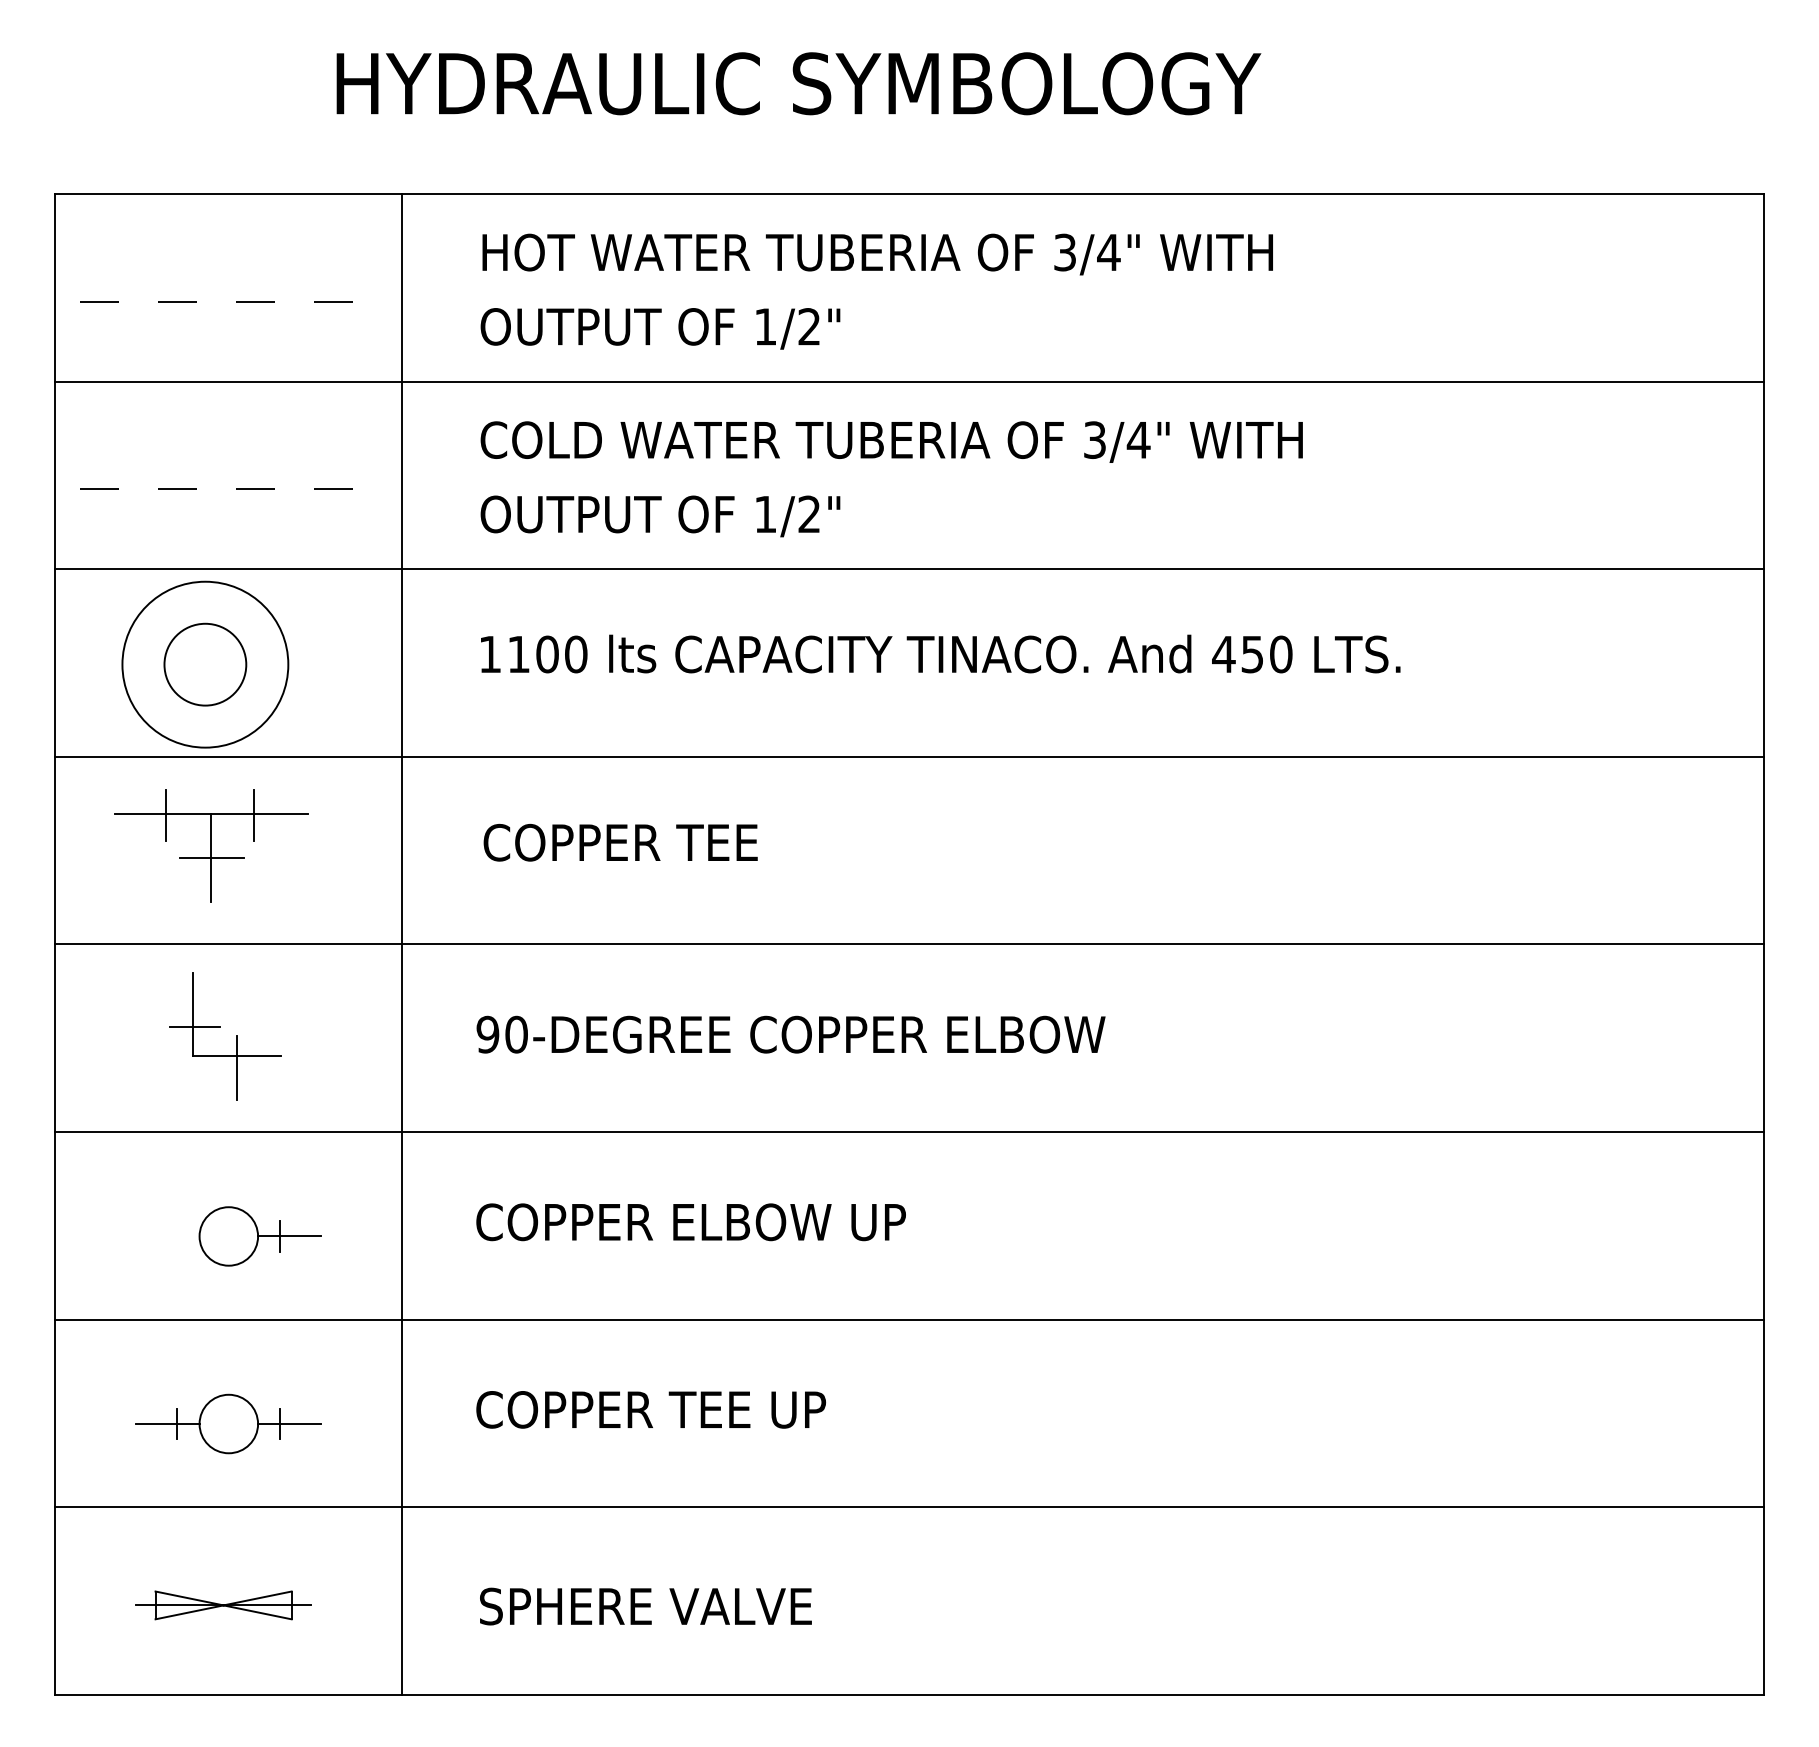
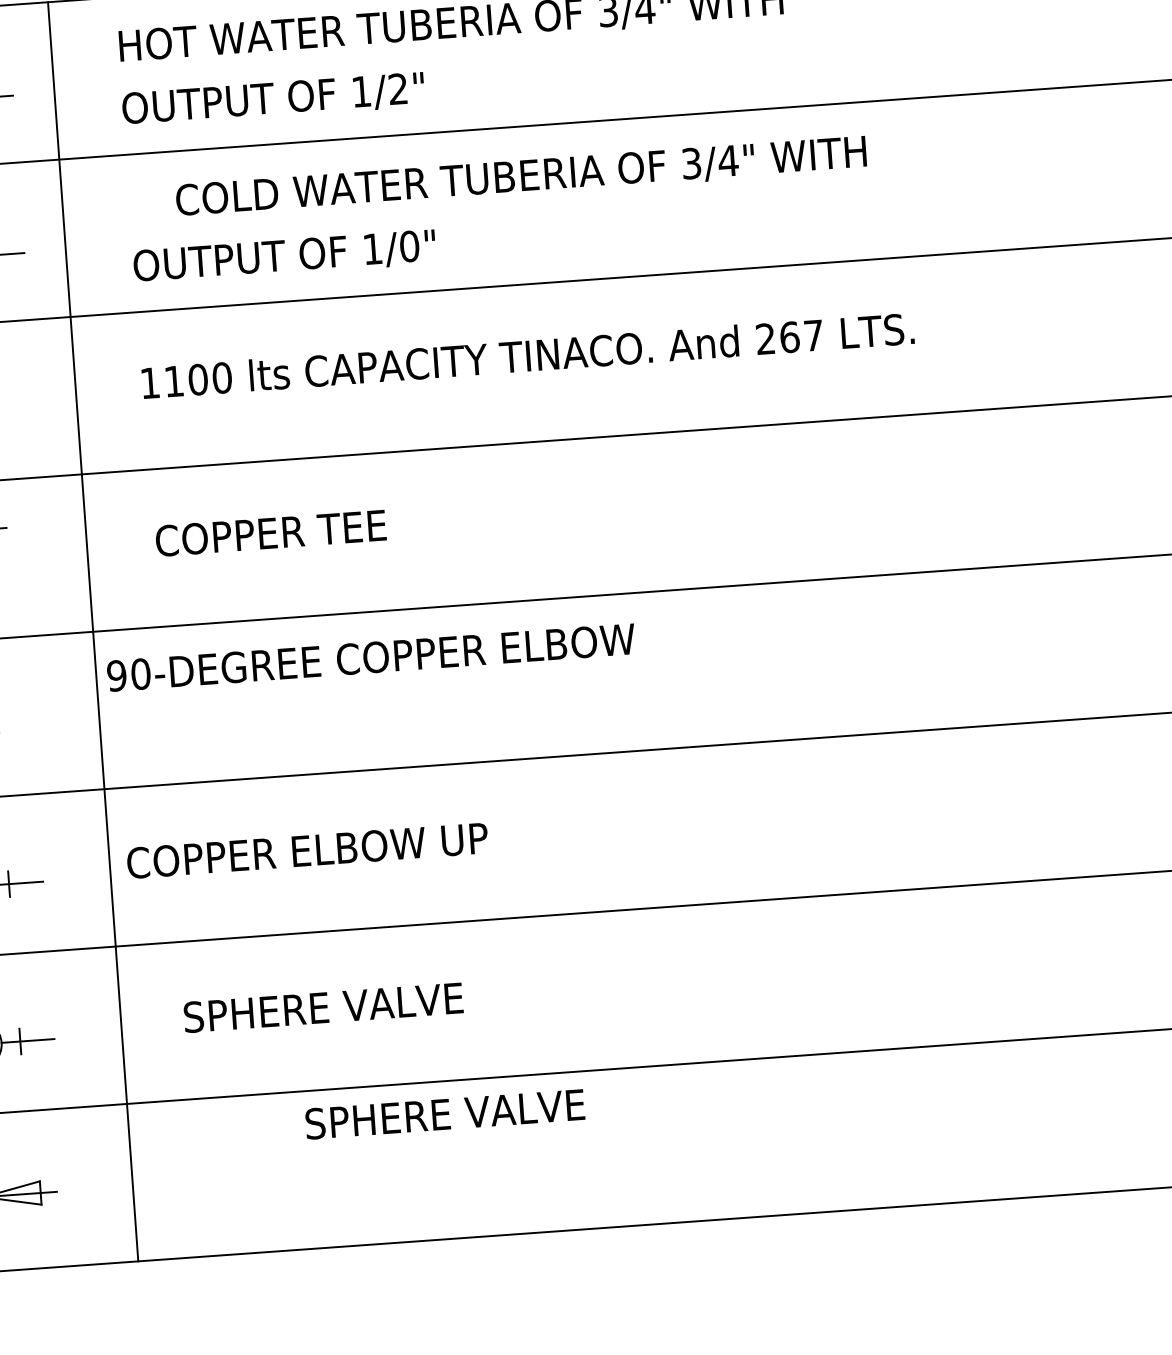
text: (891, 441) -> (521, 177), moved
text: (809, 514) -> (409, 246), 1/2" -> 1/0"
text: (1252, 654) -> (789, 337), 450 -> 267
text: (790, 1034) -> (370, 657), moved
text: (690, 1222) -> (307, 851), moved
text: (651, 1409) -> (330, 1007), COPPER TEE UP -> SPHERE VALVE
text: (645, 1606) -> (444, 1114), moved

